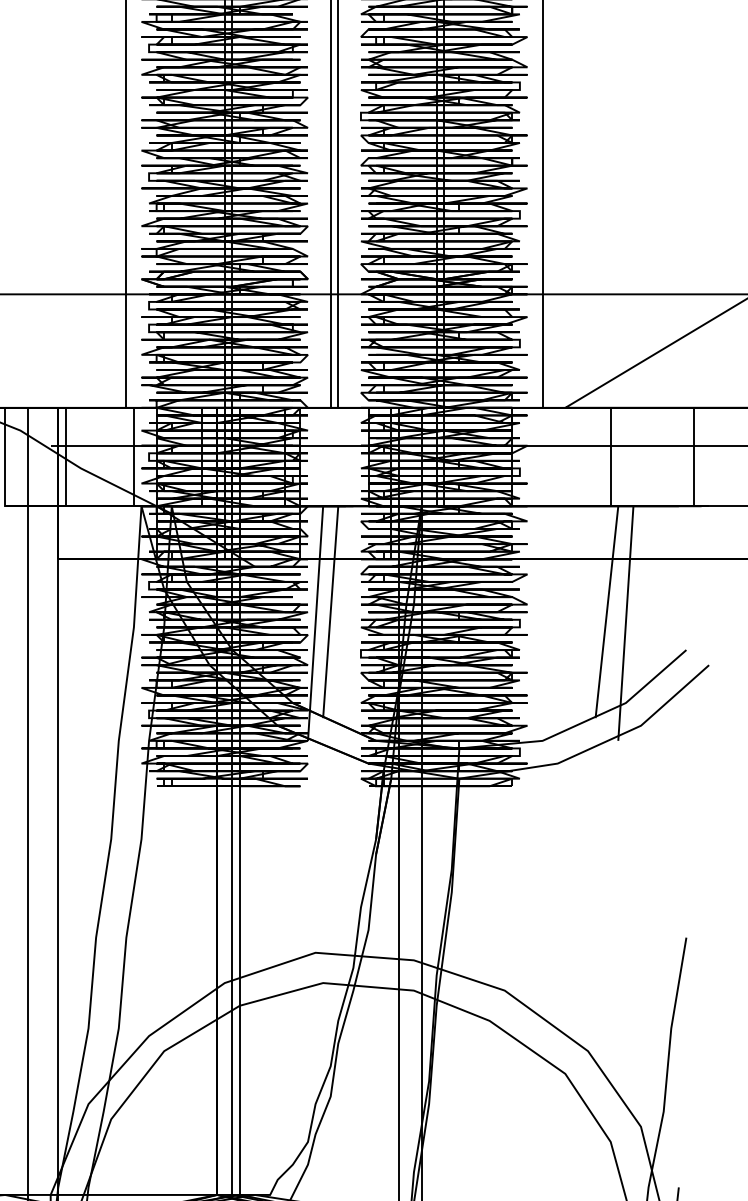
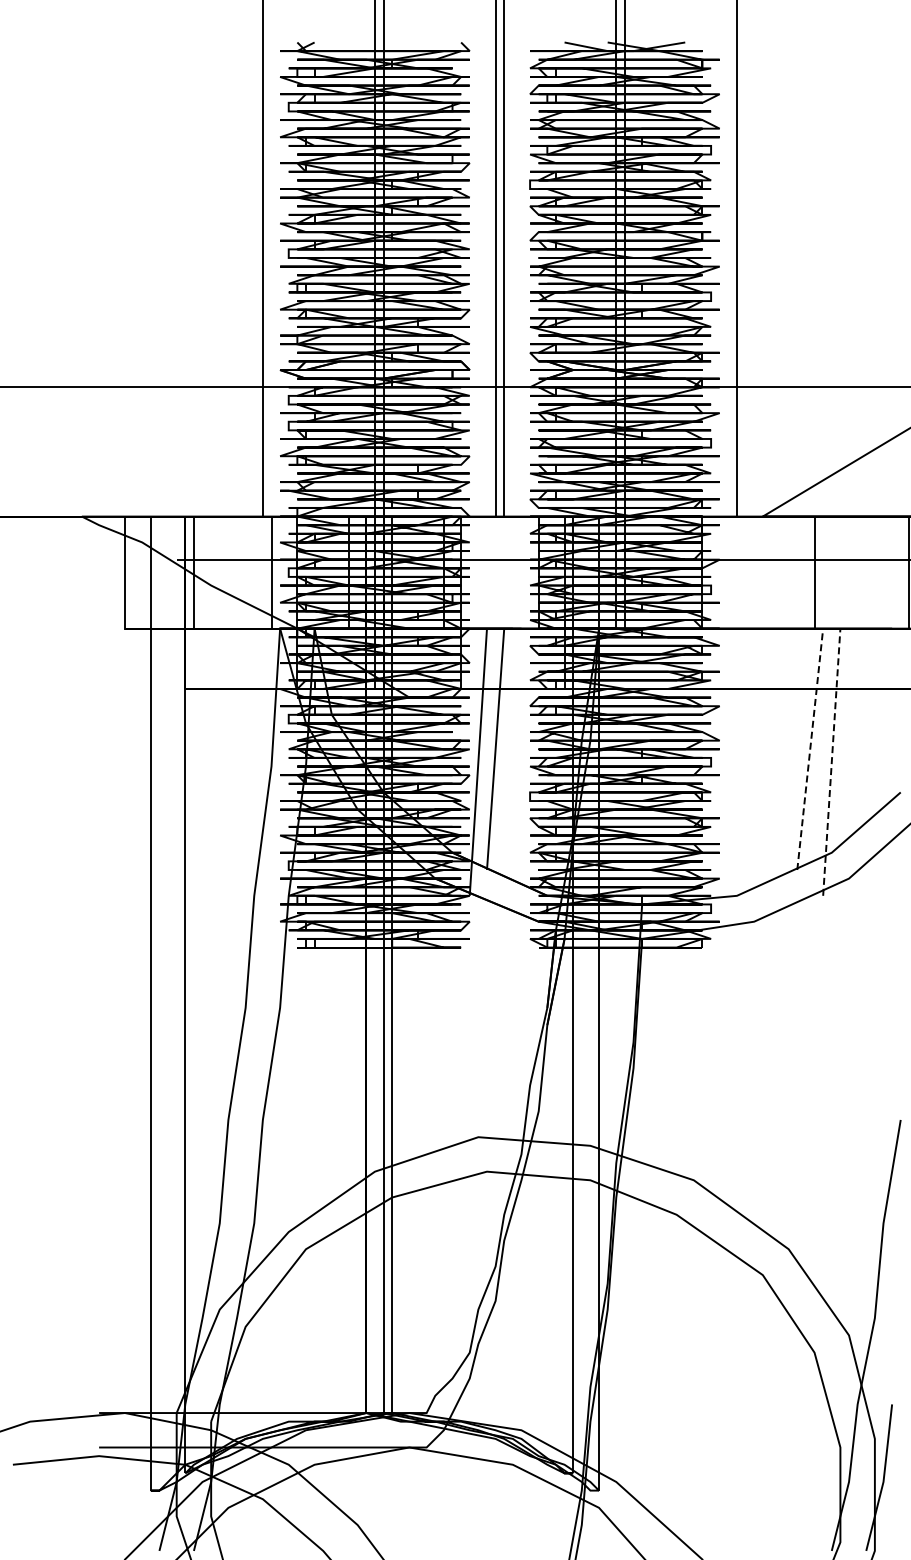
line: (607, 611) -> (810, 748), solid -> dashed
line: (625, 623) -> (831, 762), solid -> dashed

